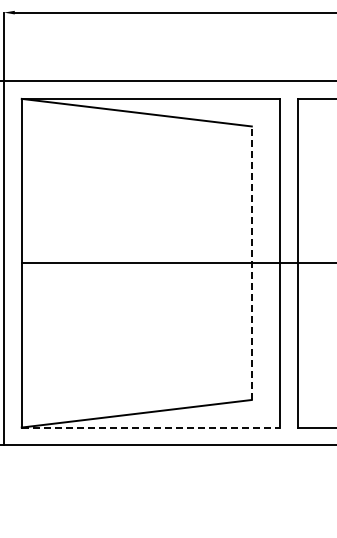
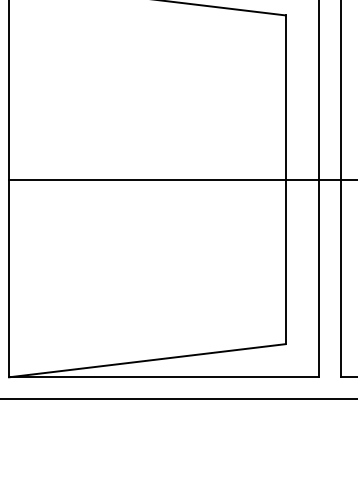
line: (251, 263) -> (285, 180), dashed -> solid
line: (150, 427) -> (163, 377), dashed -> solid

